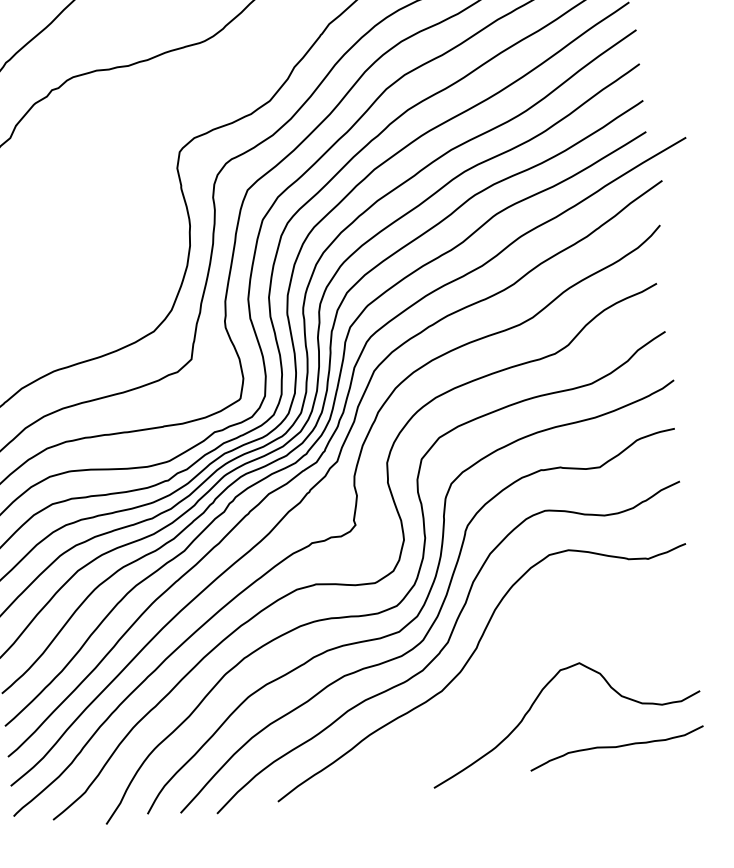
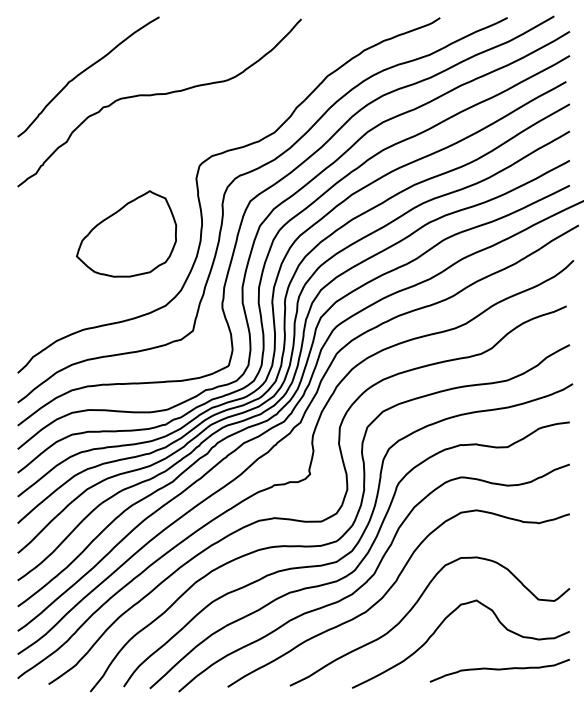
part: (96, 245) -> (126, 233), added
curve: (501, 680) -> (413, 608), added

